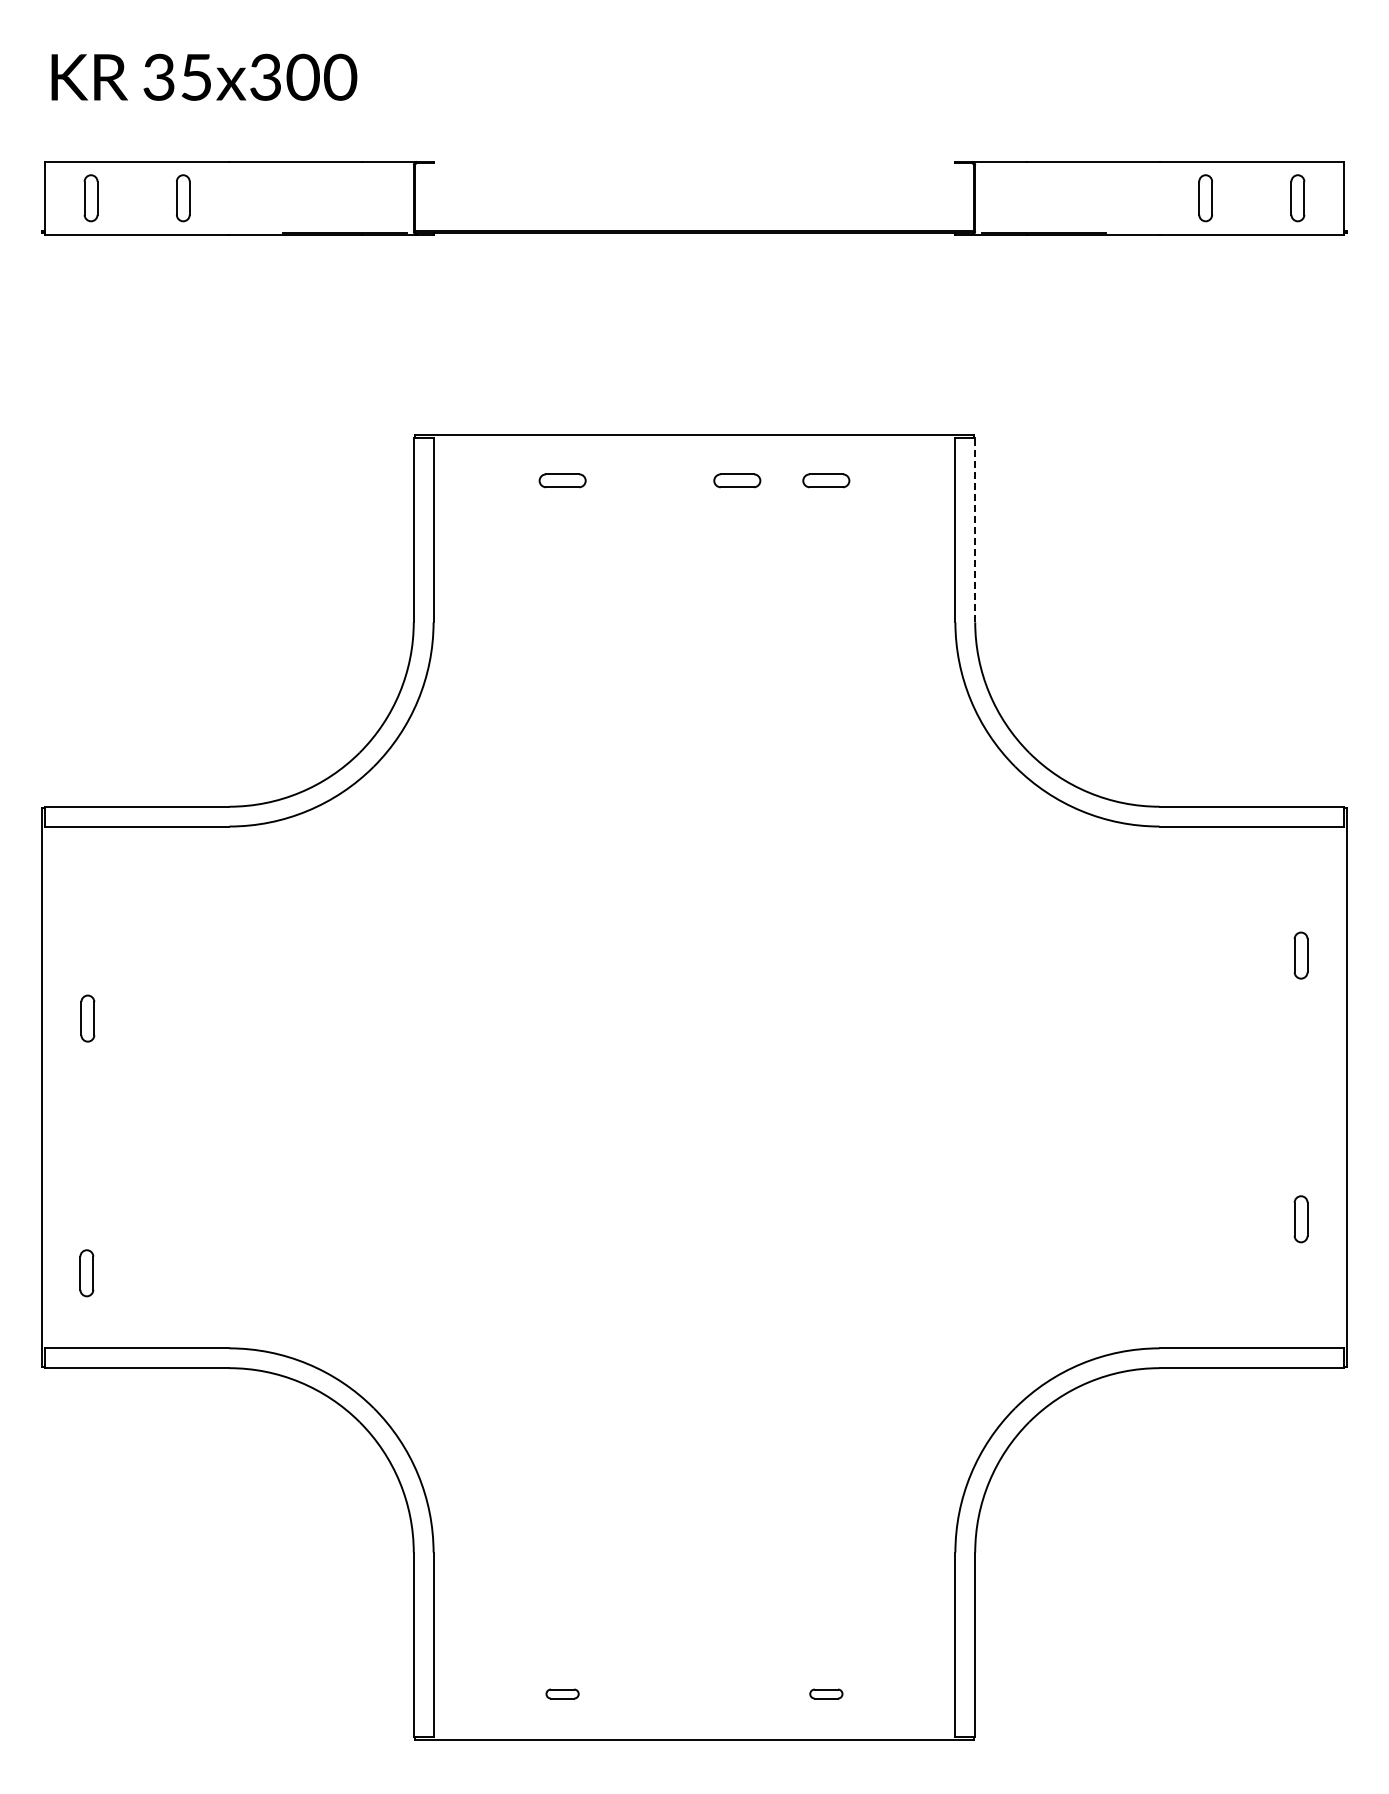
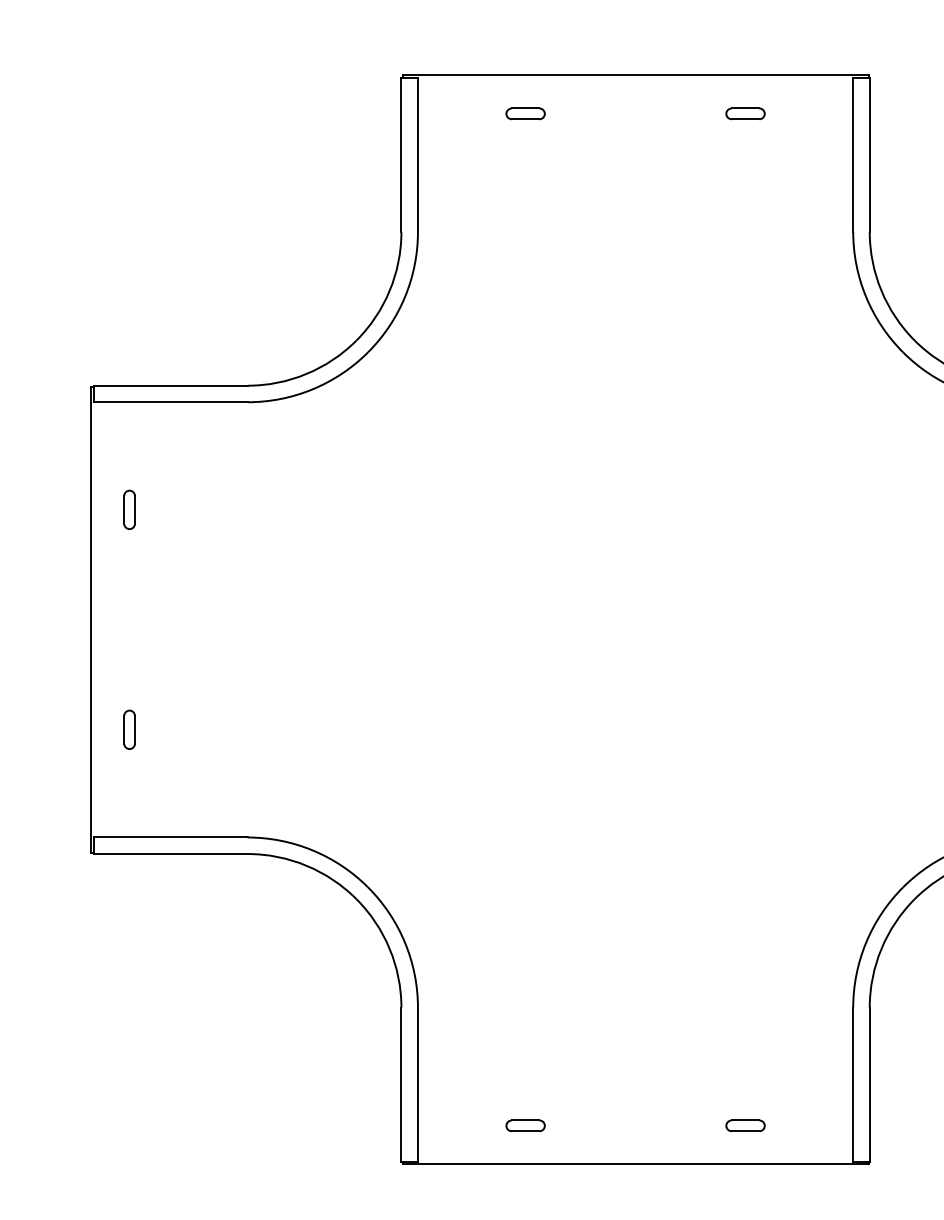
part: (737, 480) -> (671, 113), removed
line: (975, 529) -> (869, 154), dashed -> solid
part: (87, 1018) -> (129, 509), moved
part: (86, 1273) -> (129, 730), moved
part: (562, 1693) -> (525, 1125), size x1.43
part: (826, 1693) -> (745, 1125), size x1.43

